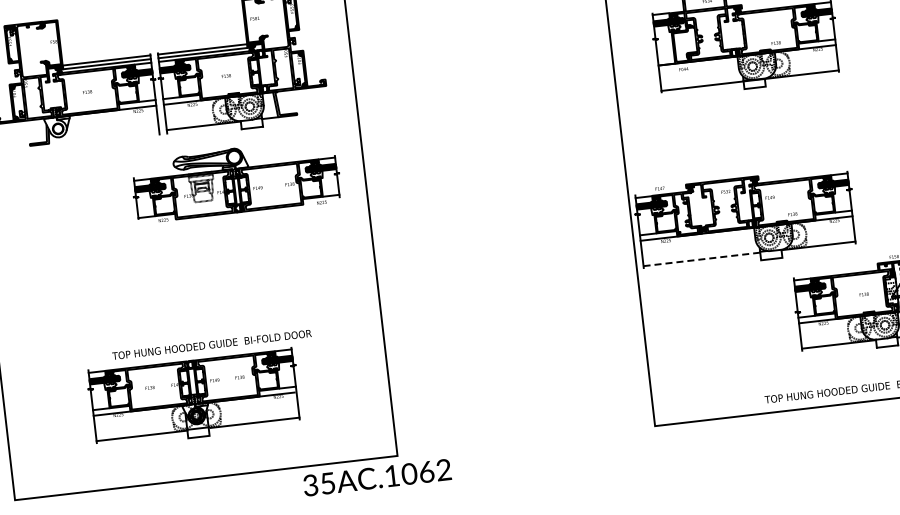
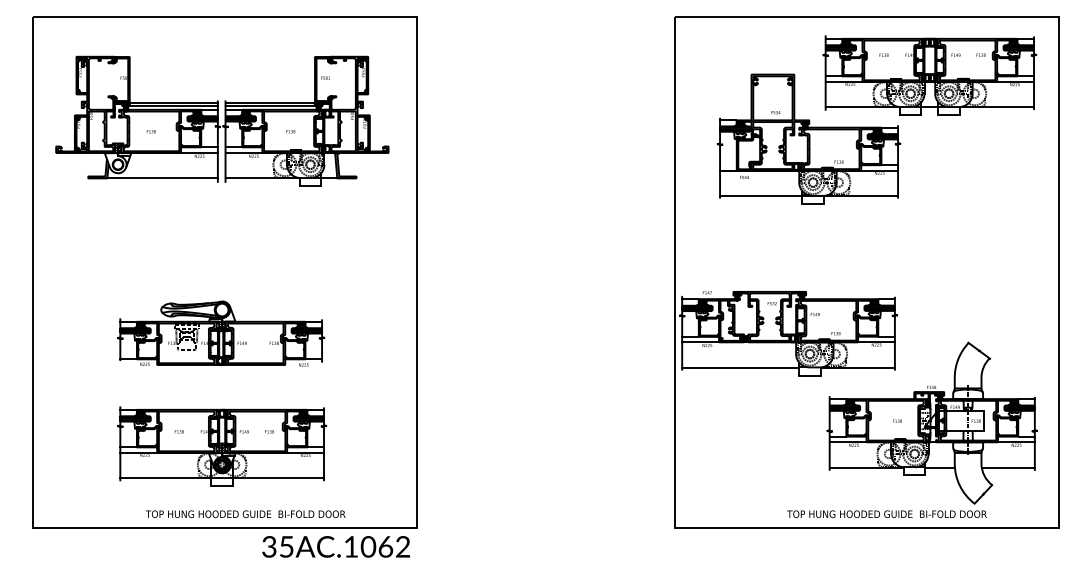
line: (103, 137) -> (161, 178), added
part: (236, 180) -> (221, 333), moved
line: (701, 259) -> (740, 367), dashed -> solid
text: (211, 344) -> (245, 513), moved
text: (377, 477) -> (336, 546), moved

